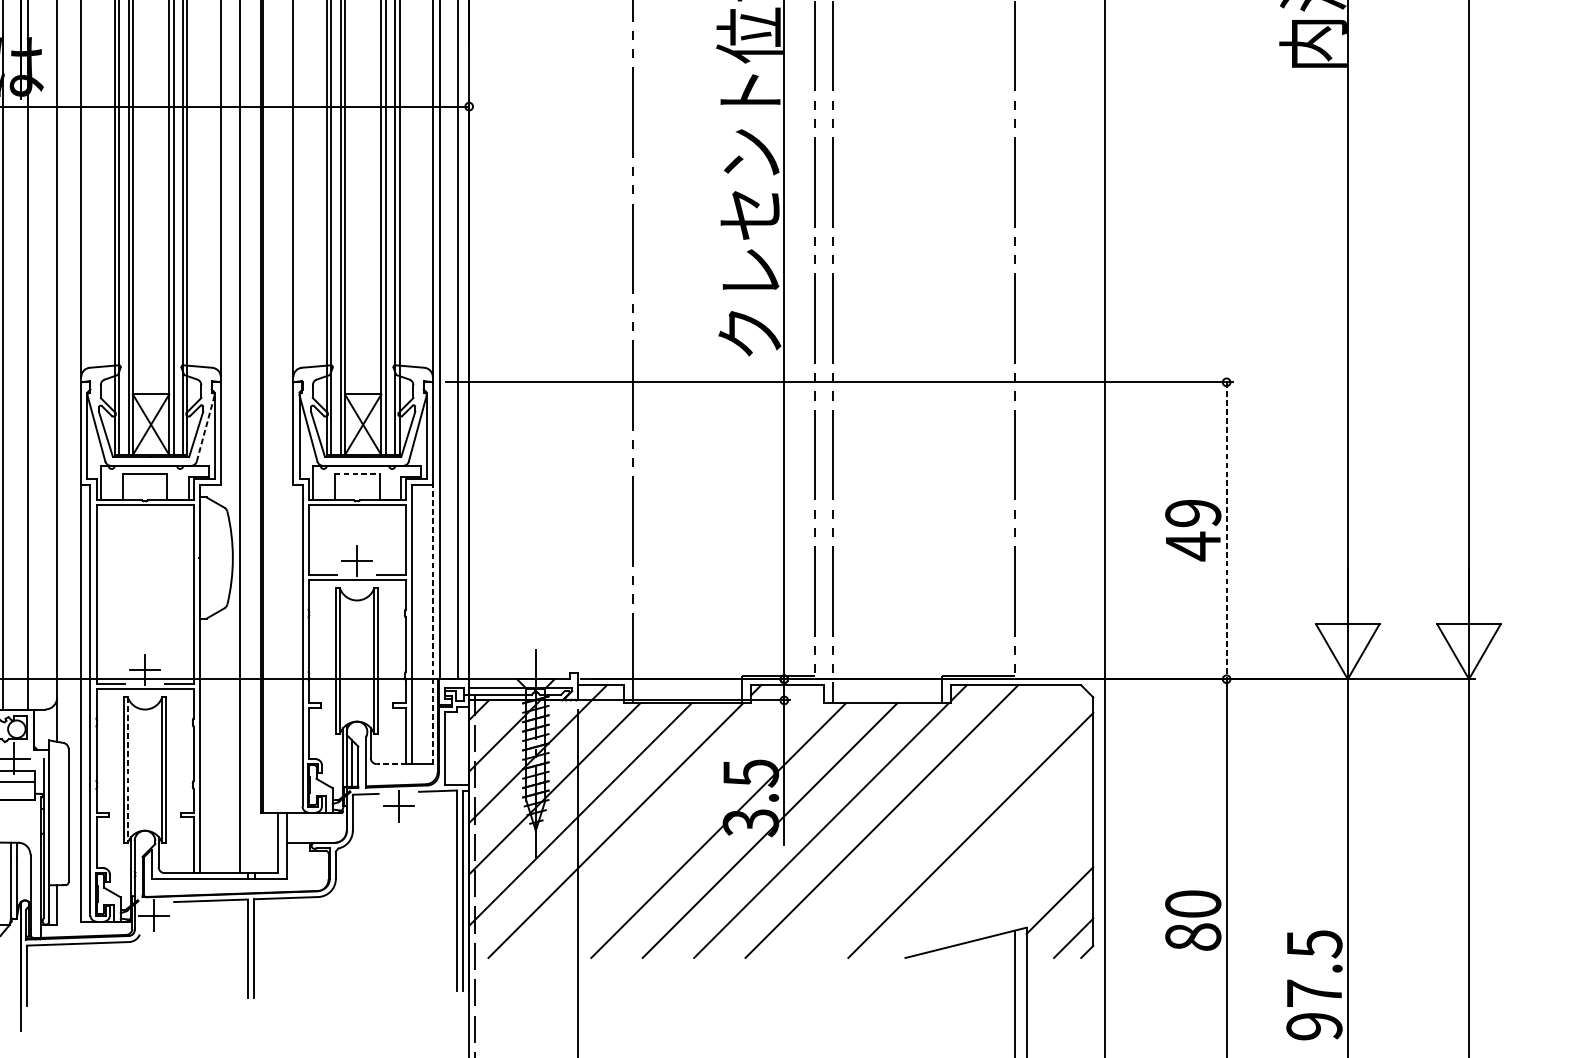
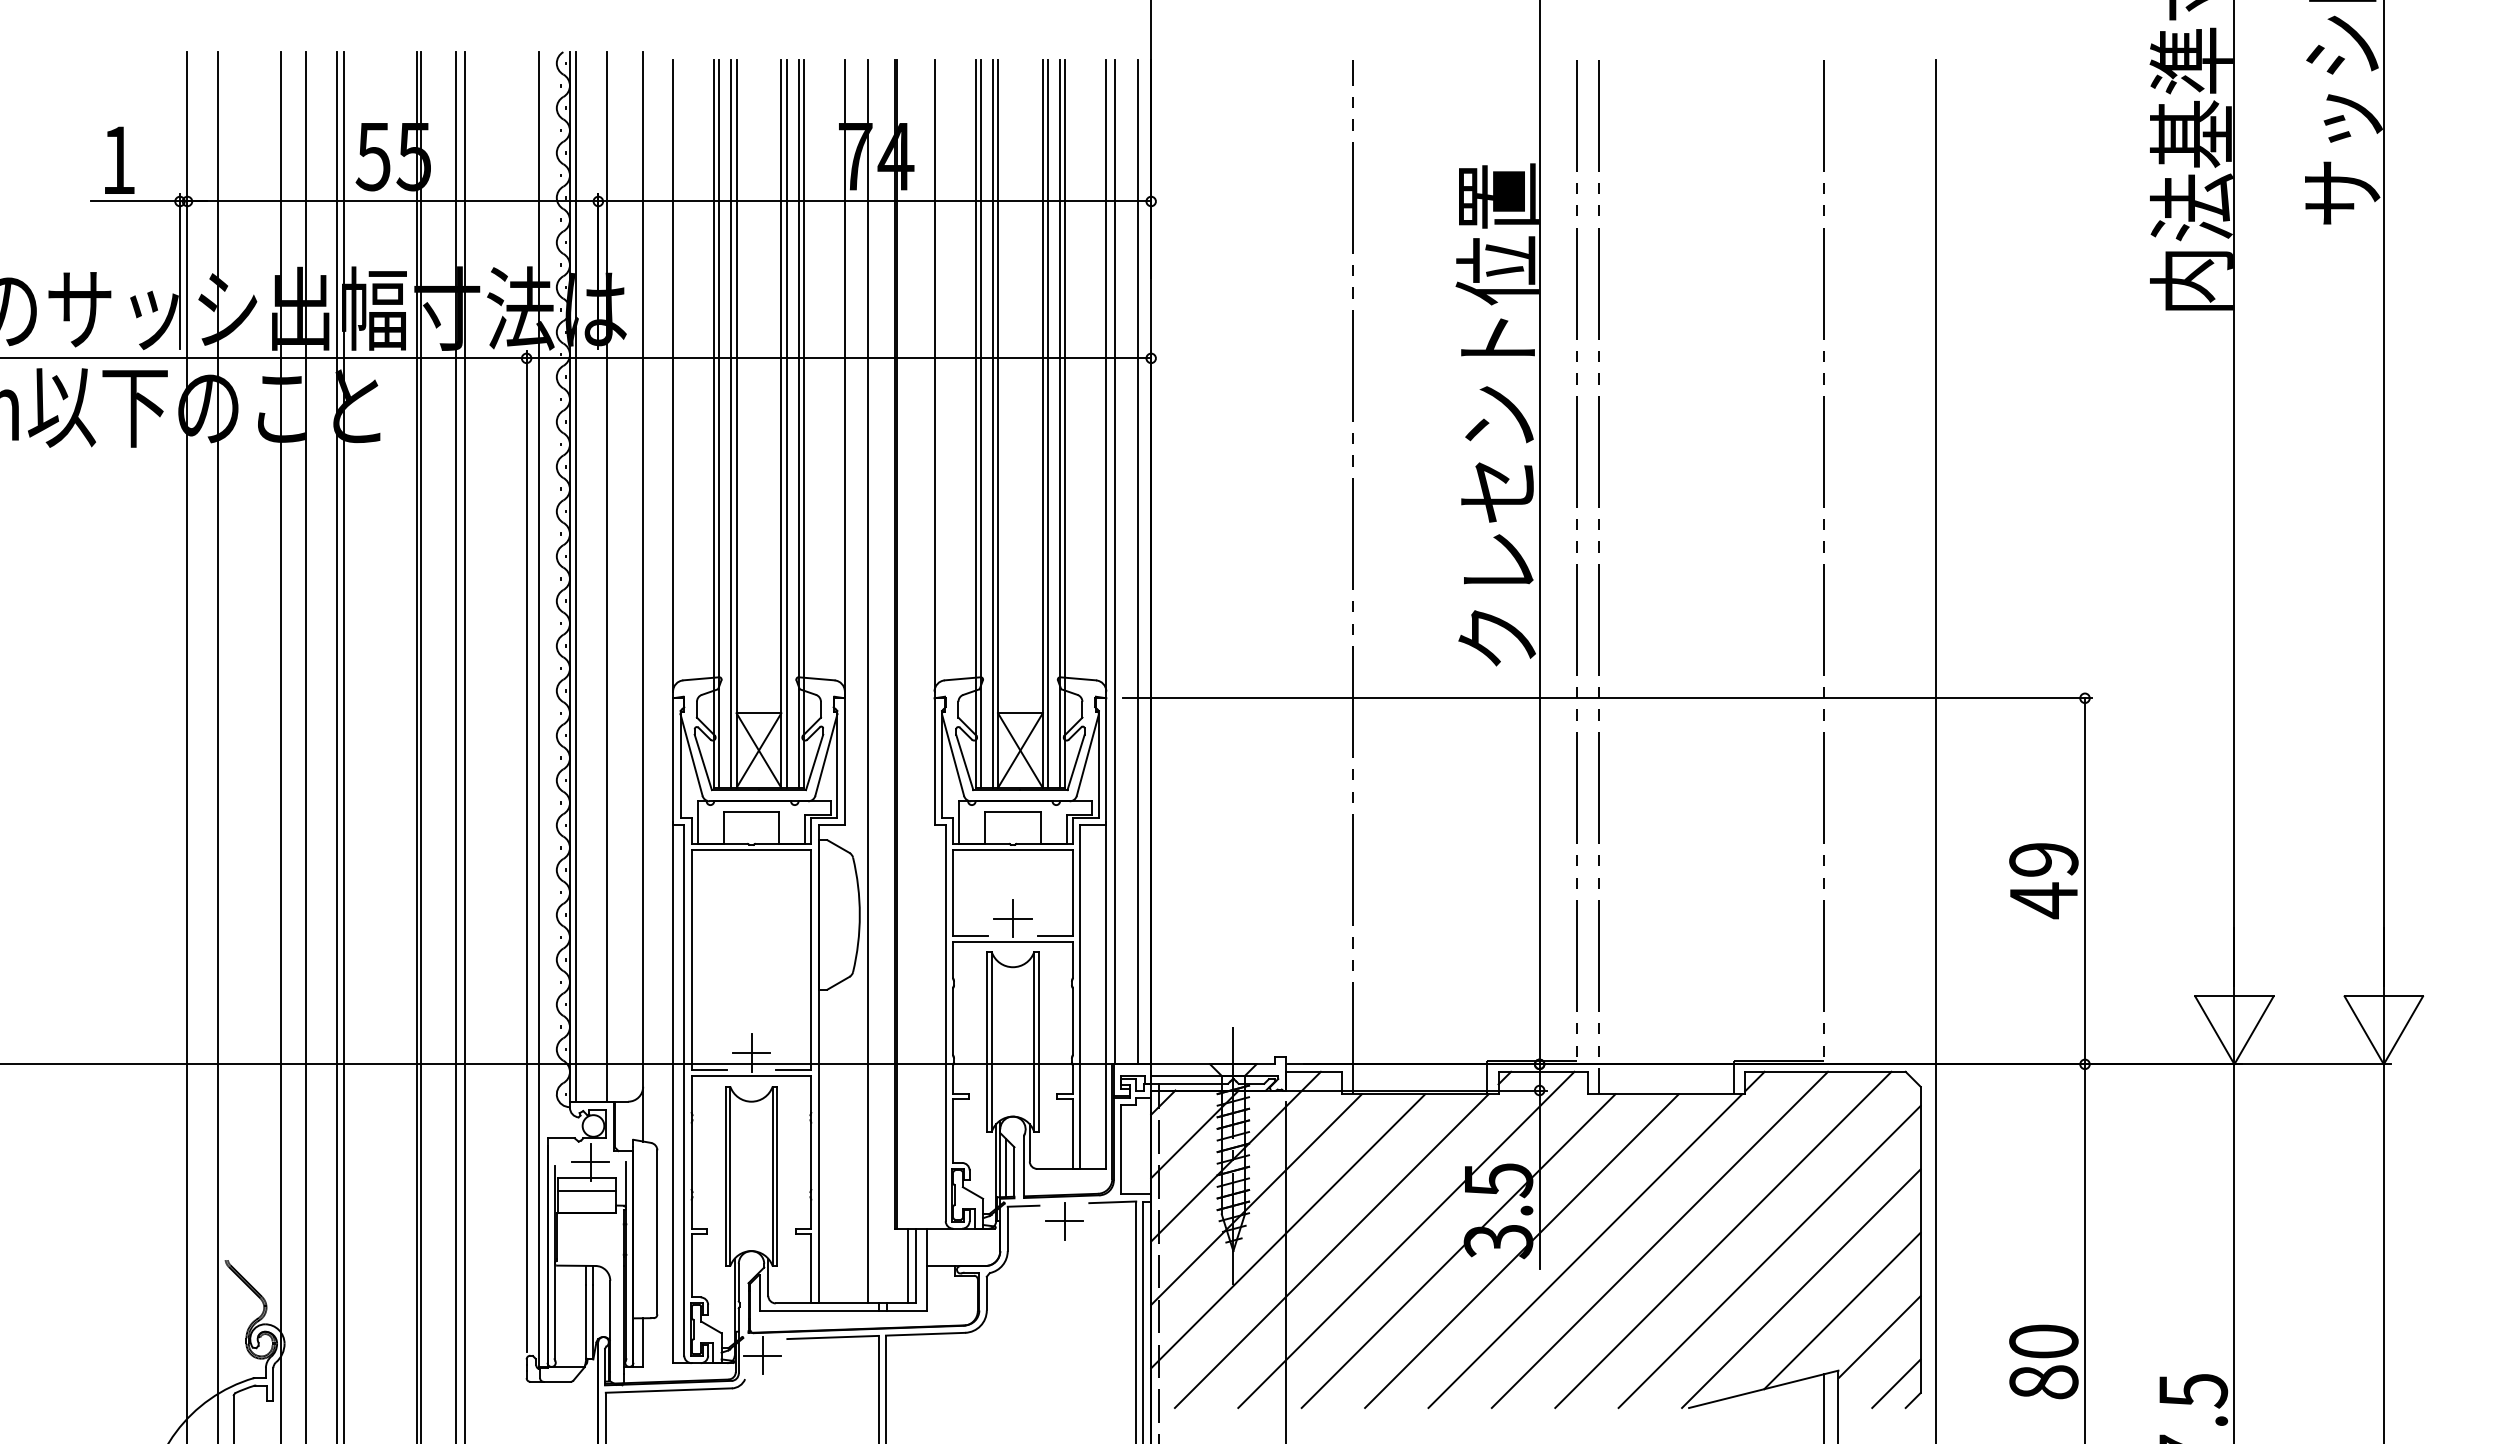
line: (205, 427) -> (826, 754), dashed -> solid
line: (356, 474) -> (1012, 811), dashed -> solid
line: (1227, 530) -> (2085, 881), dashed -> solid
line: (432, 623) -> (1106, 995), dashed -> solid
line: (391, 763) -> (1055, 1168), dashed -> solid
line: (127, 770) -> (730, 1176), dashed -> solid
line: (676, 821) -> (1406, 1239), added
line: (933, 821) -> (1723, 1239), added
line: (271, 842) -> (907, 1265), added
line: (996, 861) -> (1801, 1288), added
line: (1029, 878) -> (1842, 1310), added

